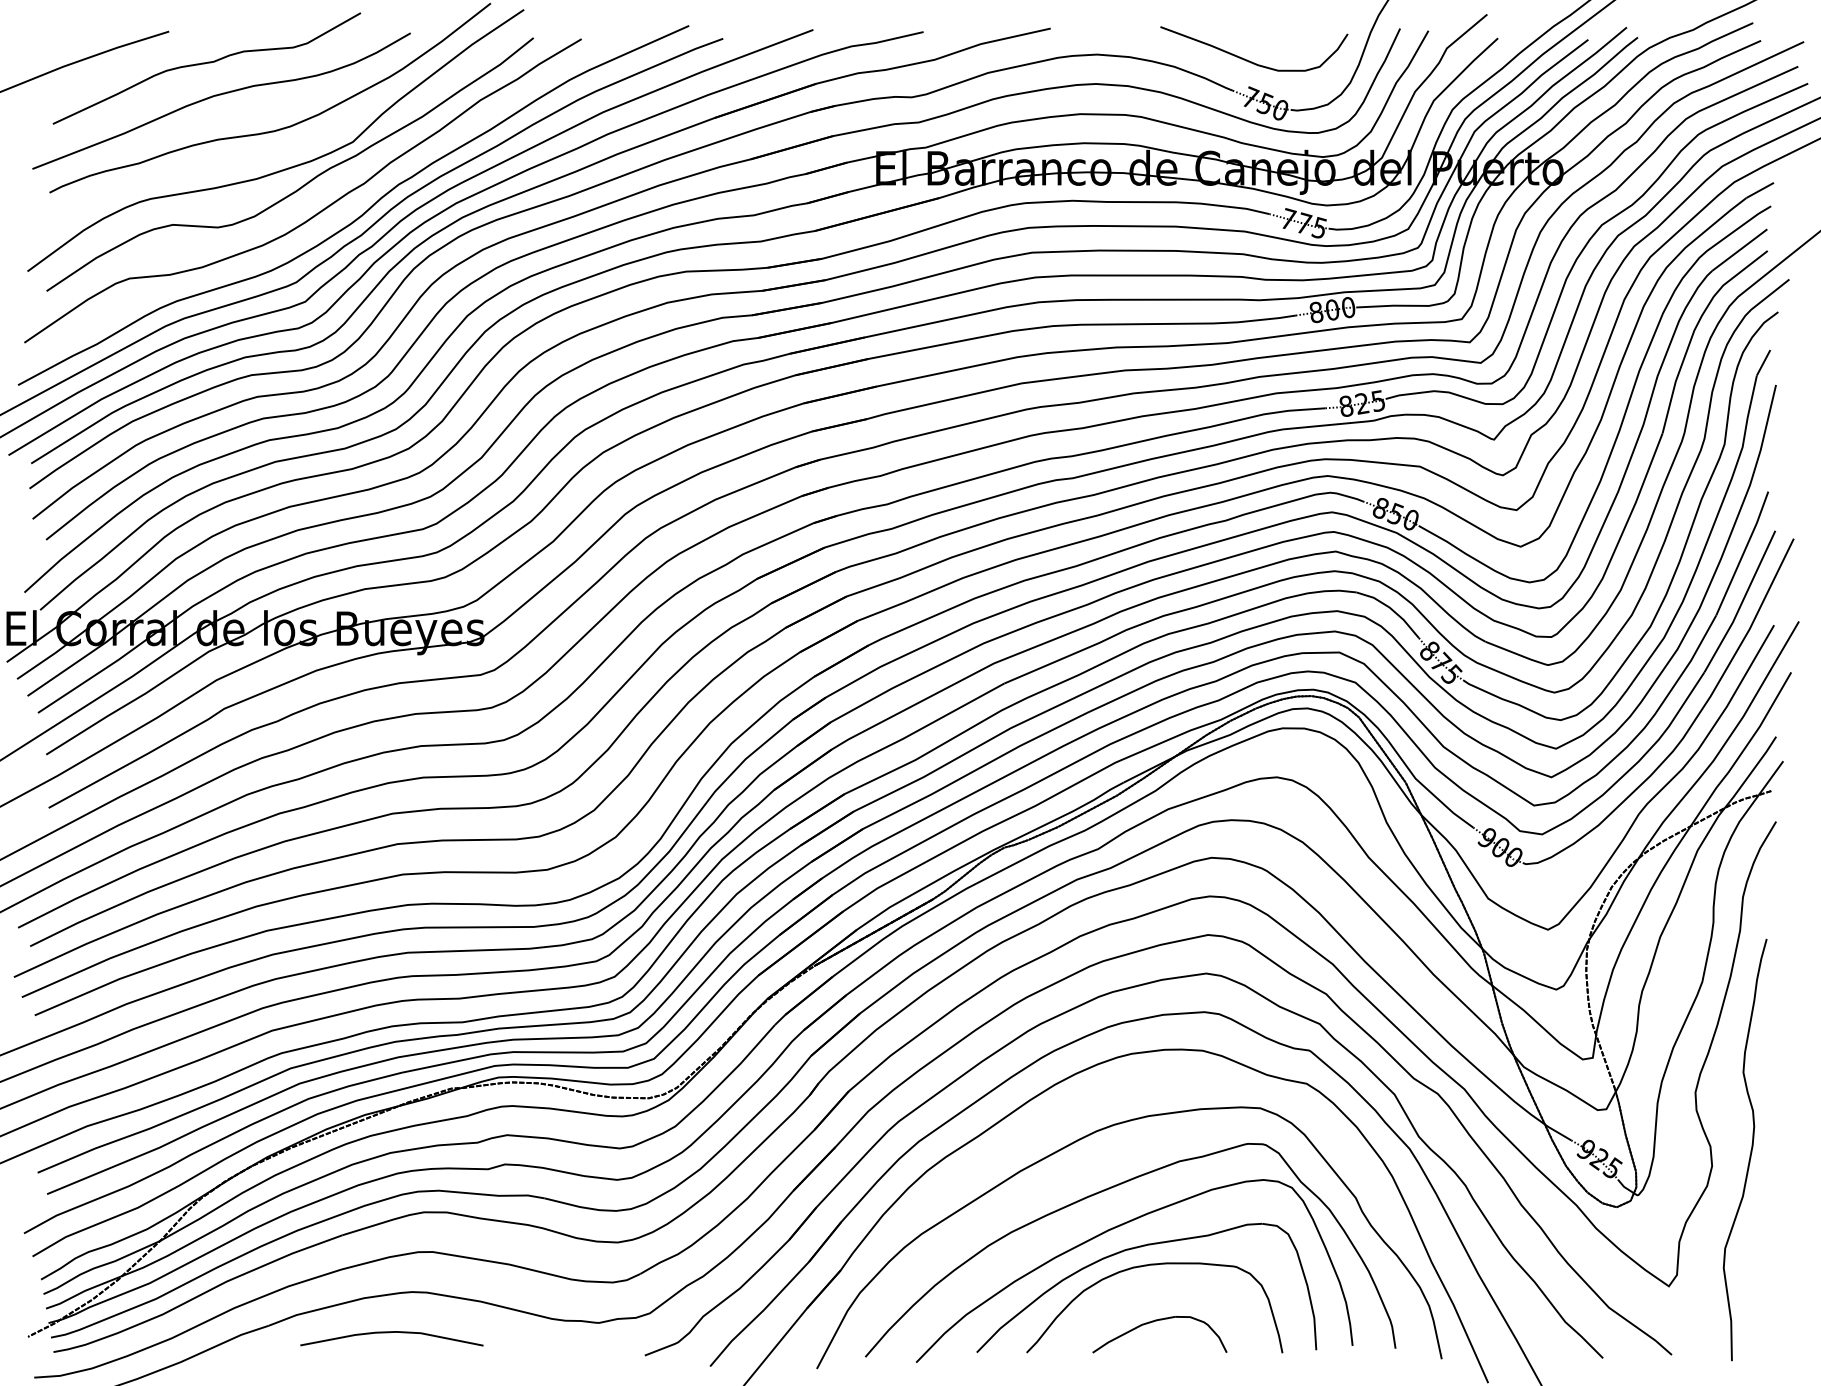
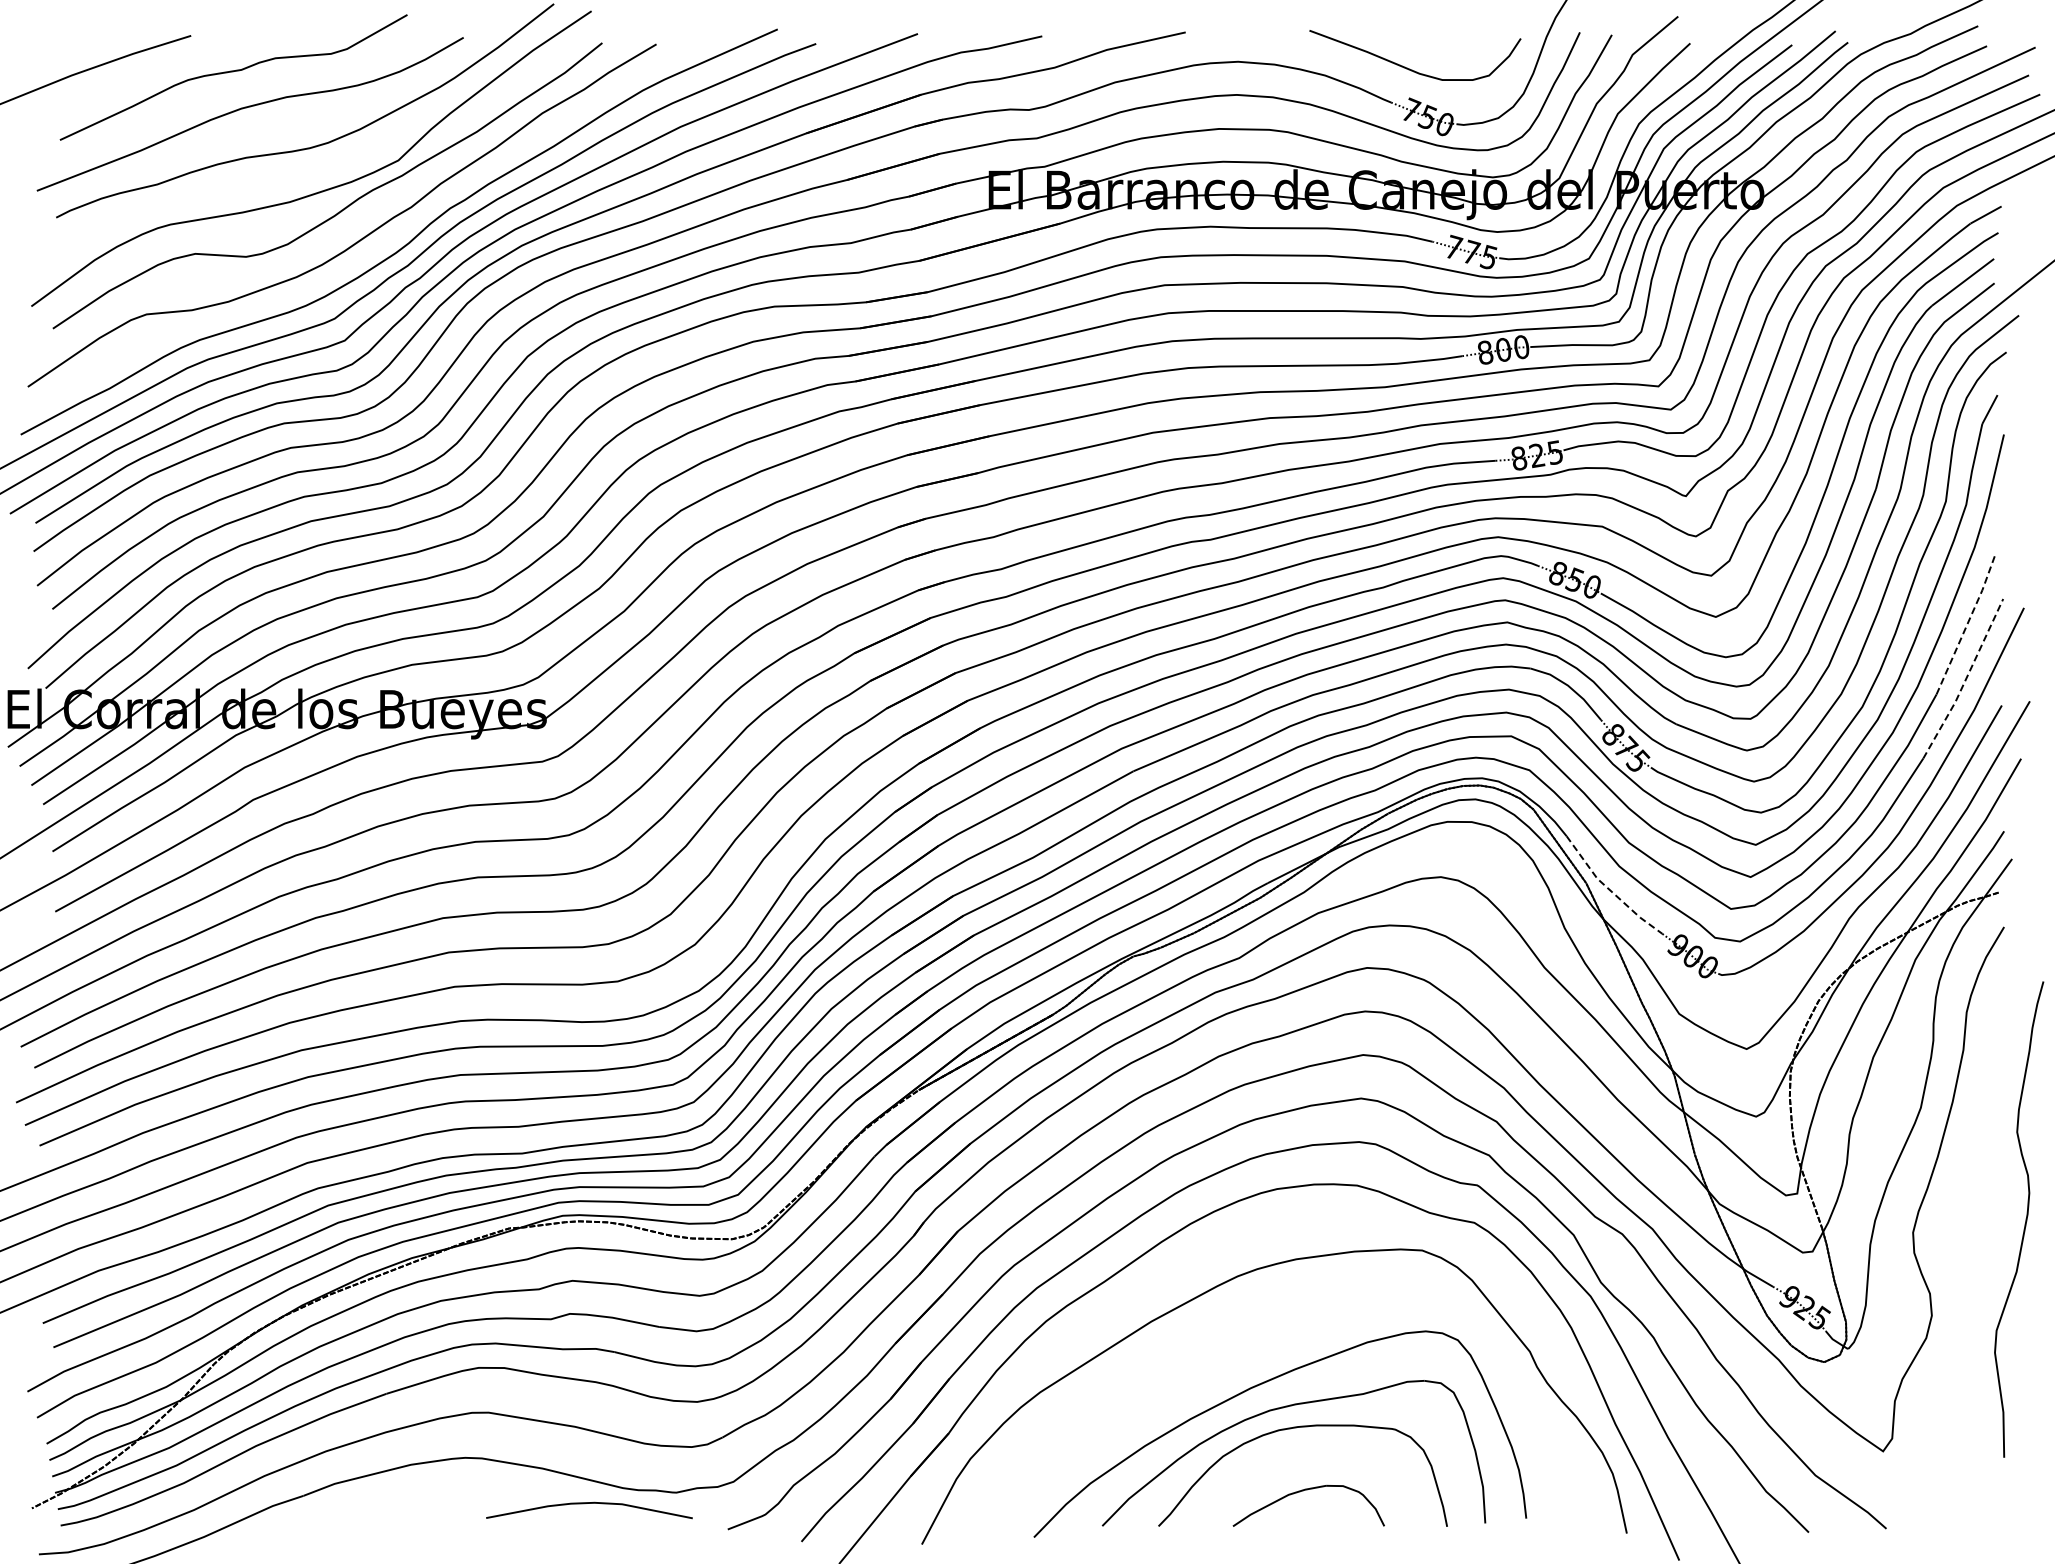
line: (1743, 553) -> (1967, 624), solid -> dashed
line: (1741, 603) -> (1965, 680), solid -> dashed
line: (1426, 789) -> (1609, 890), solid -> dashed
curve: (1750, 1149) -> (2025, 1219), moved
curve: (1106, 1190) -> (1248, 1343), removed
curve: (391, 1332) -> (589, 1503), moved

